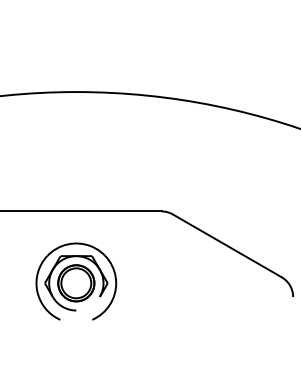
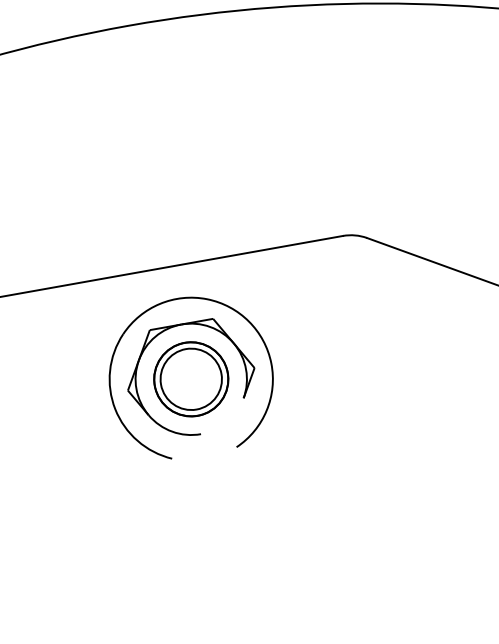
part: (76, 281) -> (190, 375), moved

